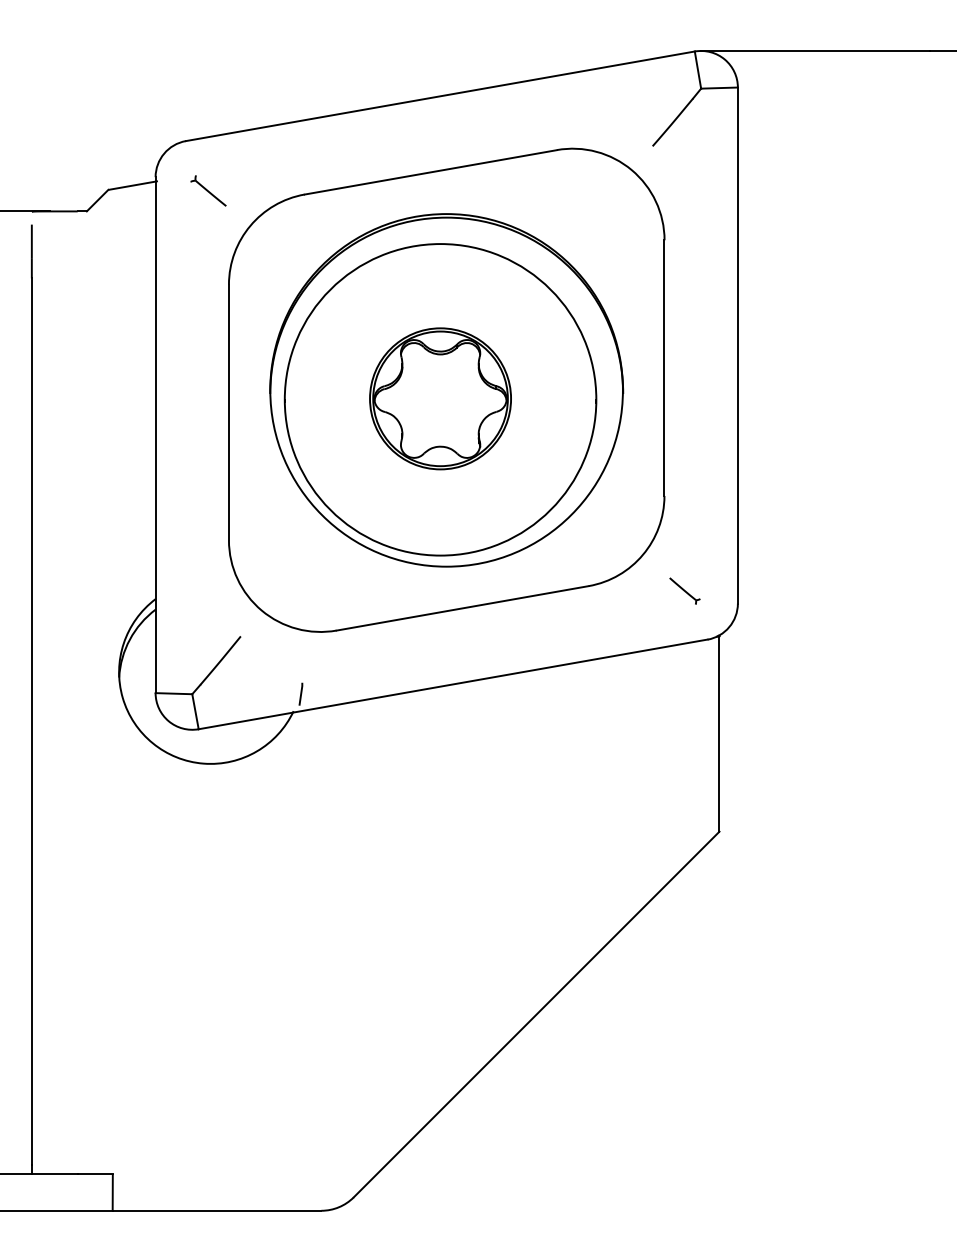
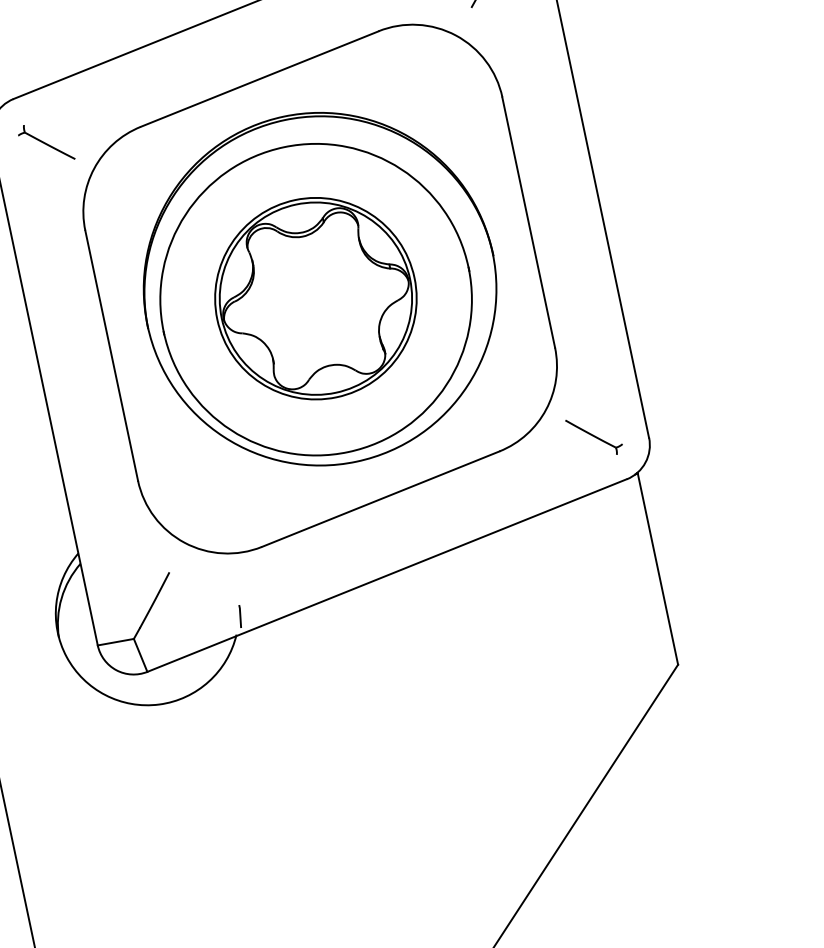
part: (208, 190) -> (45, 142), size x1.43
part: (440, 398) -> (315, 298), size x1.43
part: (684, 590) -> (594, 435), size x1.67

